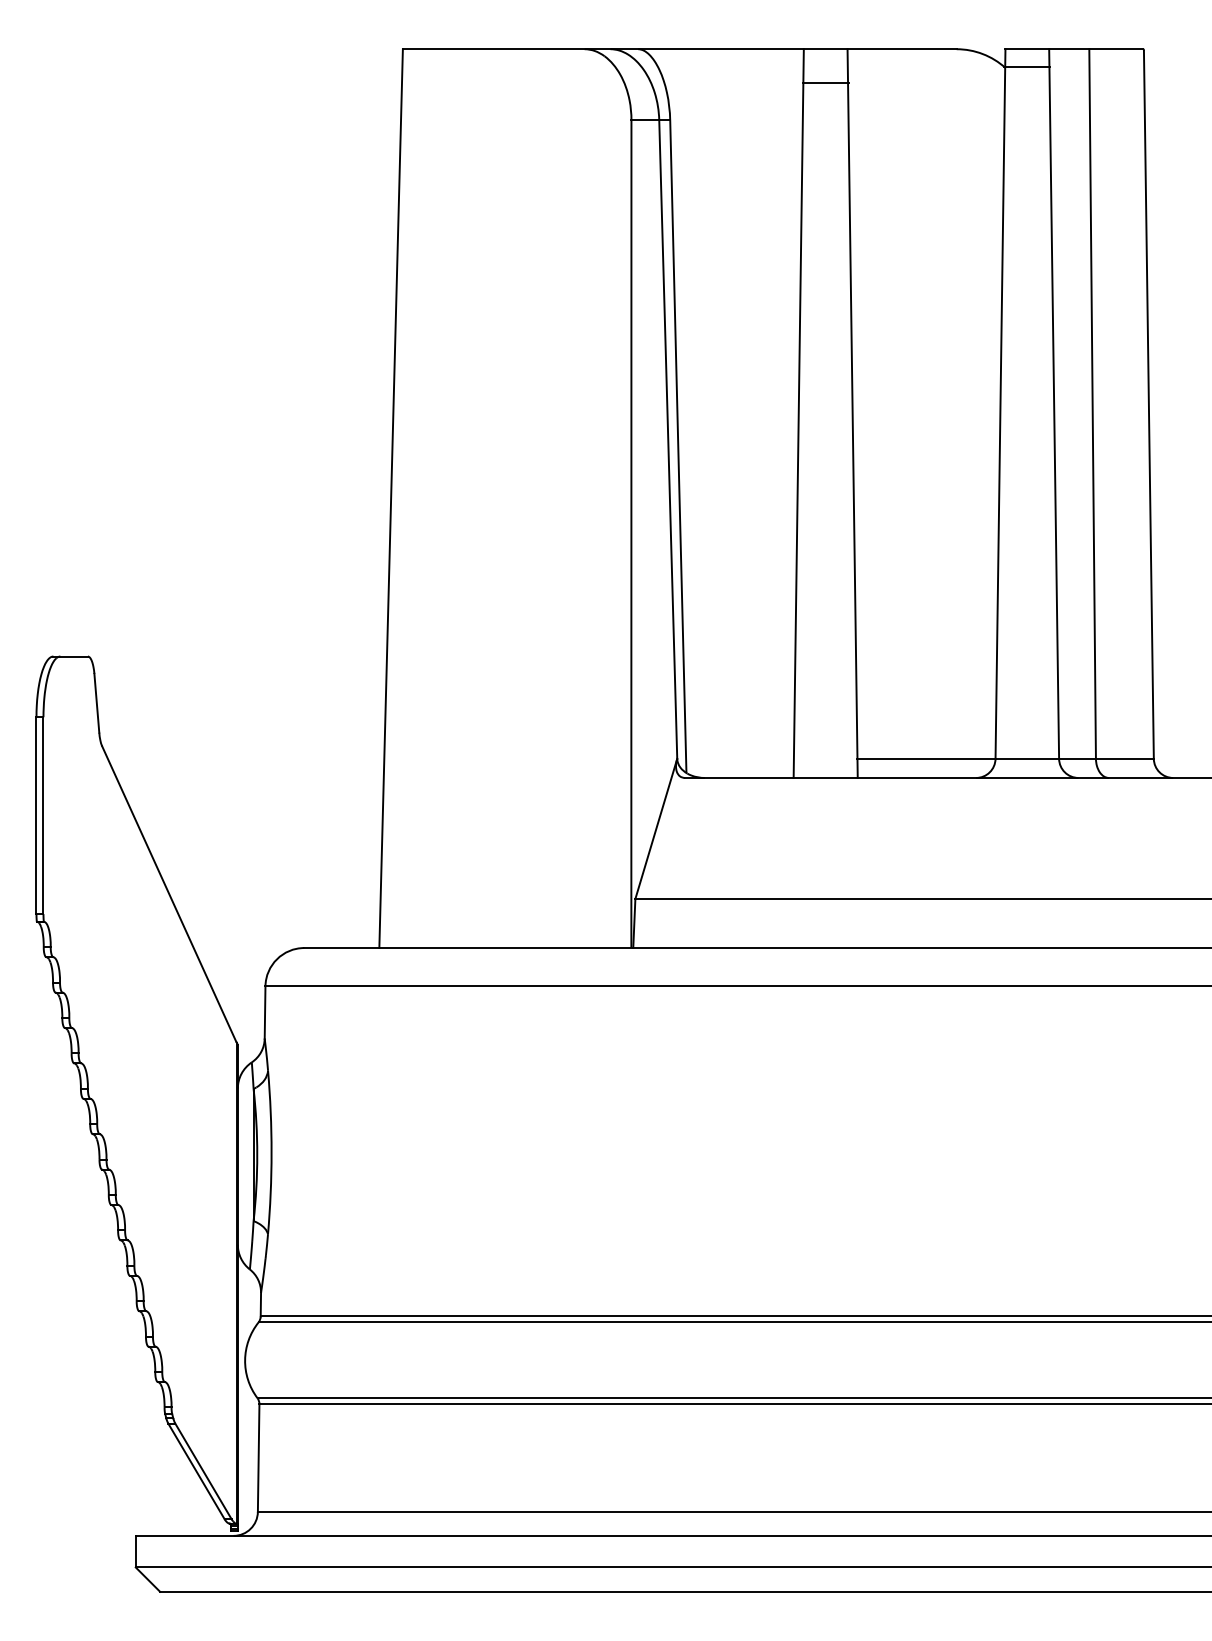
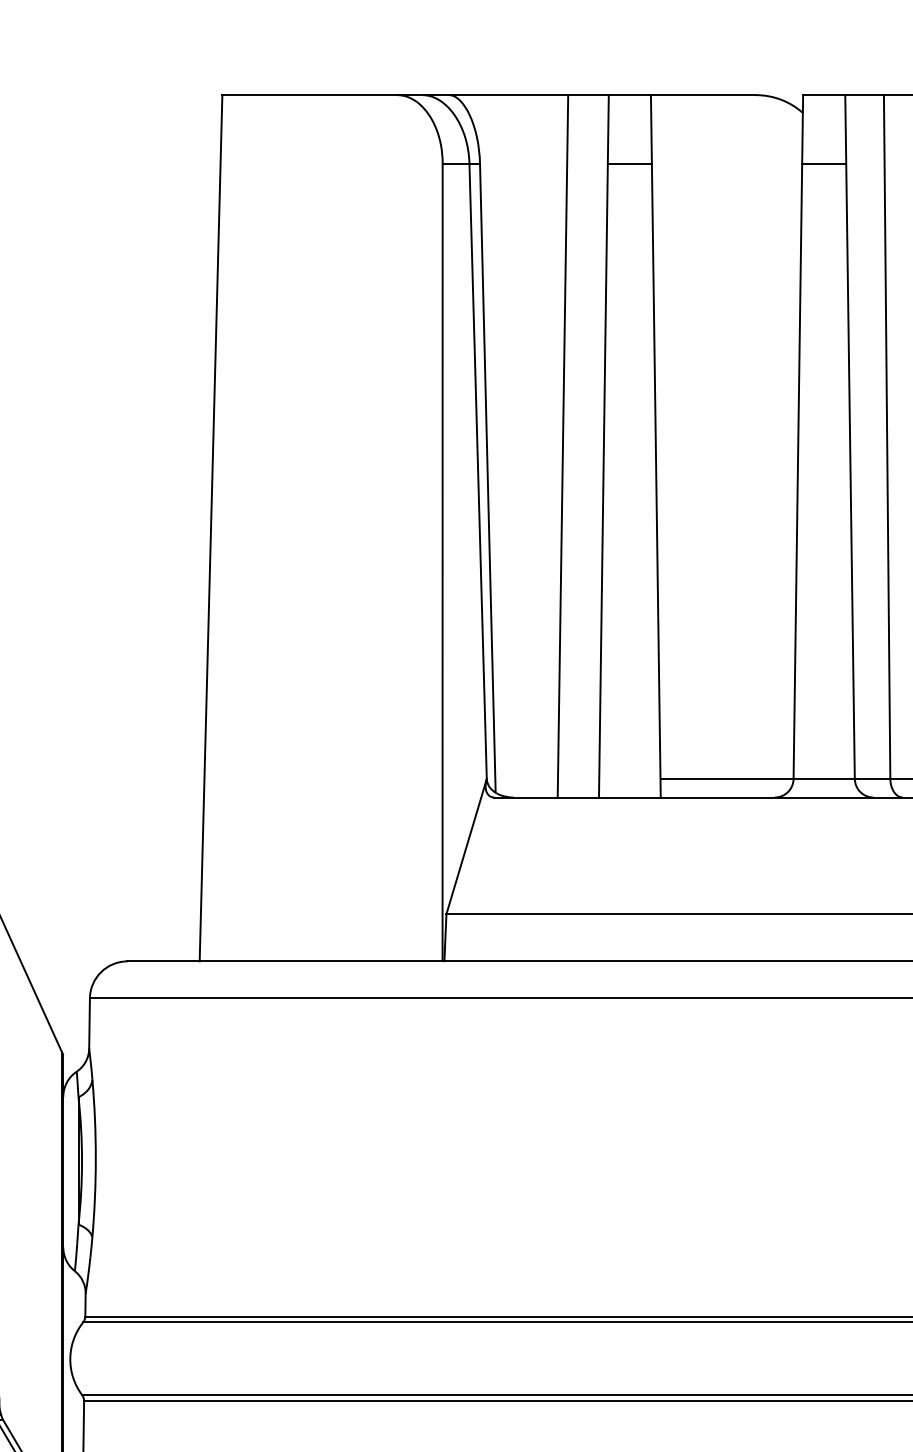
line: (1027, 67) -> (824, 163), moved
line: (825, 83) -> (629, 163), moved
line: (755, 413) -> (562, 446), added

